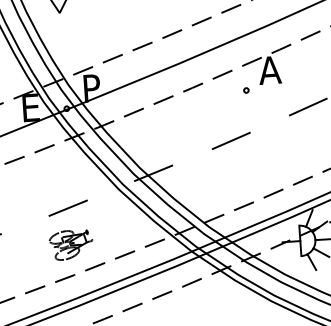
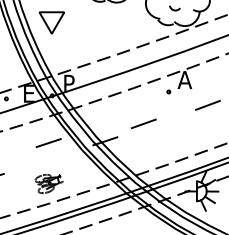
line: (230, 140) -> (143, 123), moved
line: (67, 208) -> (48, 143), moved

